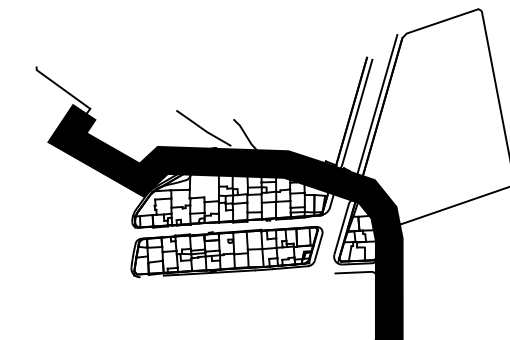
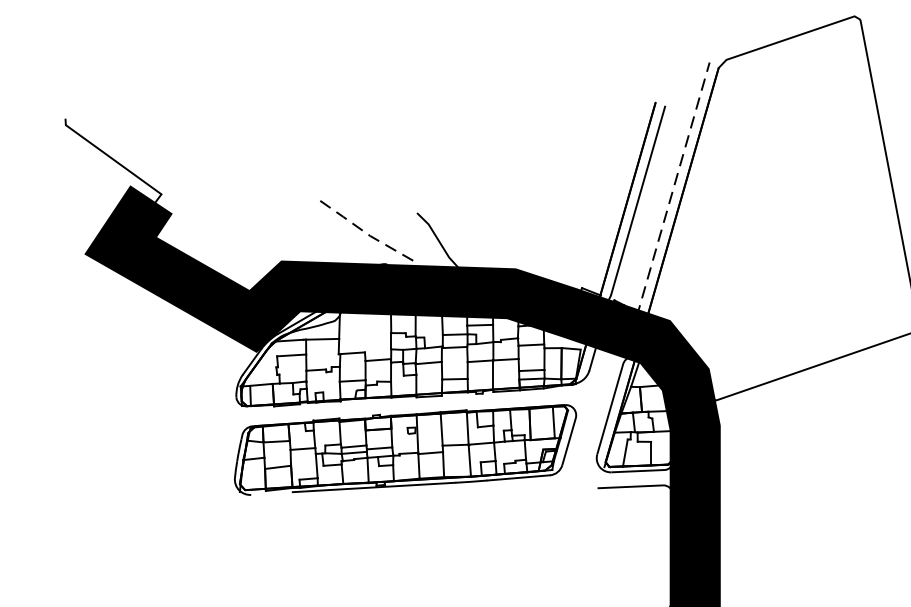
line: (377, 105) -> (674, 188), solid -> dashed
line: (202, 128) -> (361, 229), solid -> dashed

